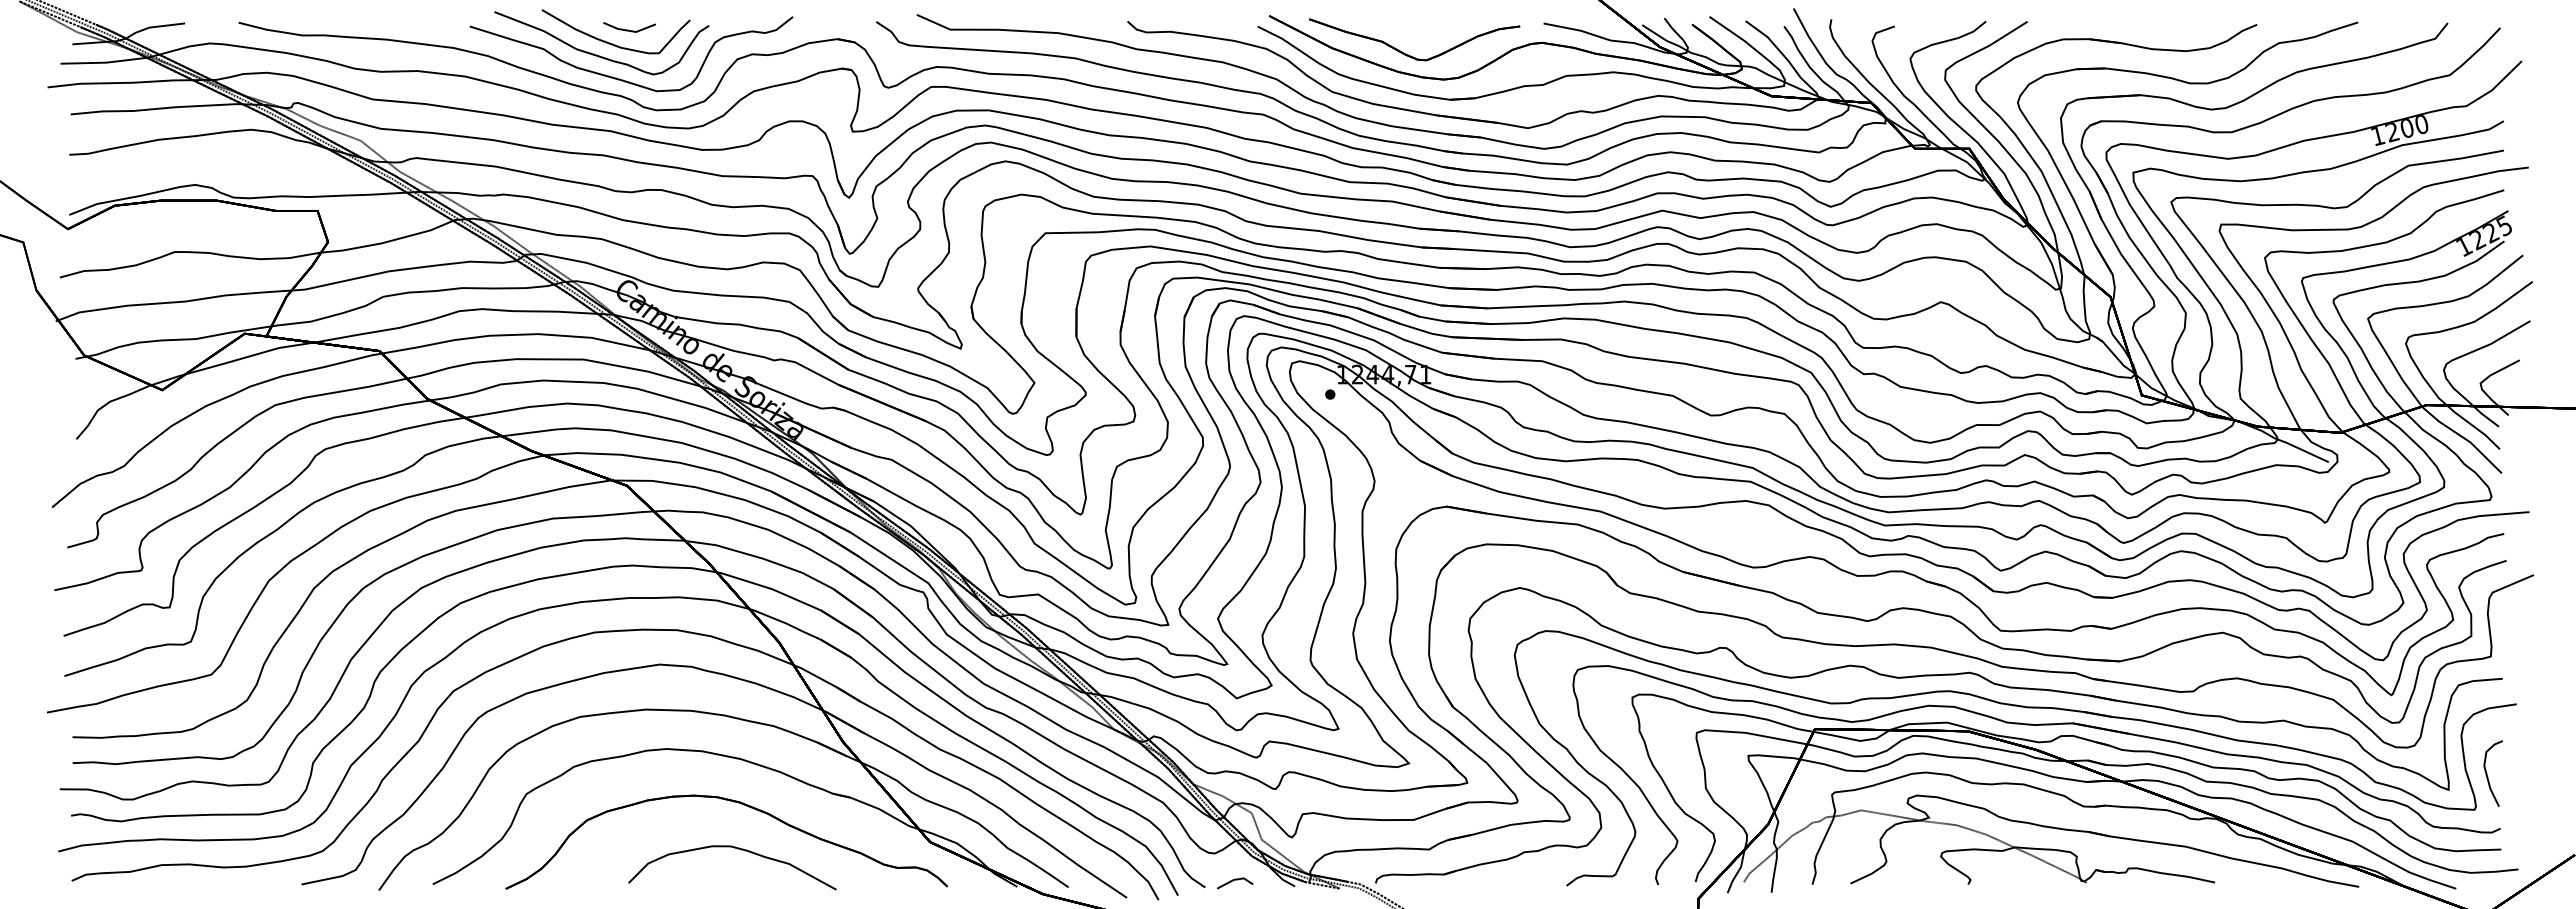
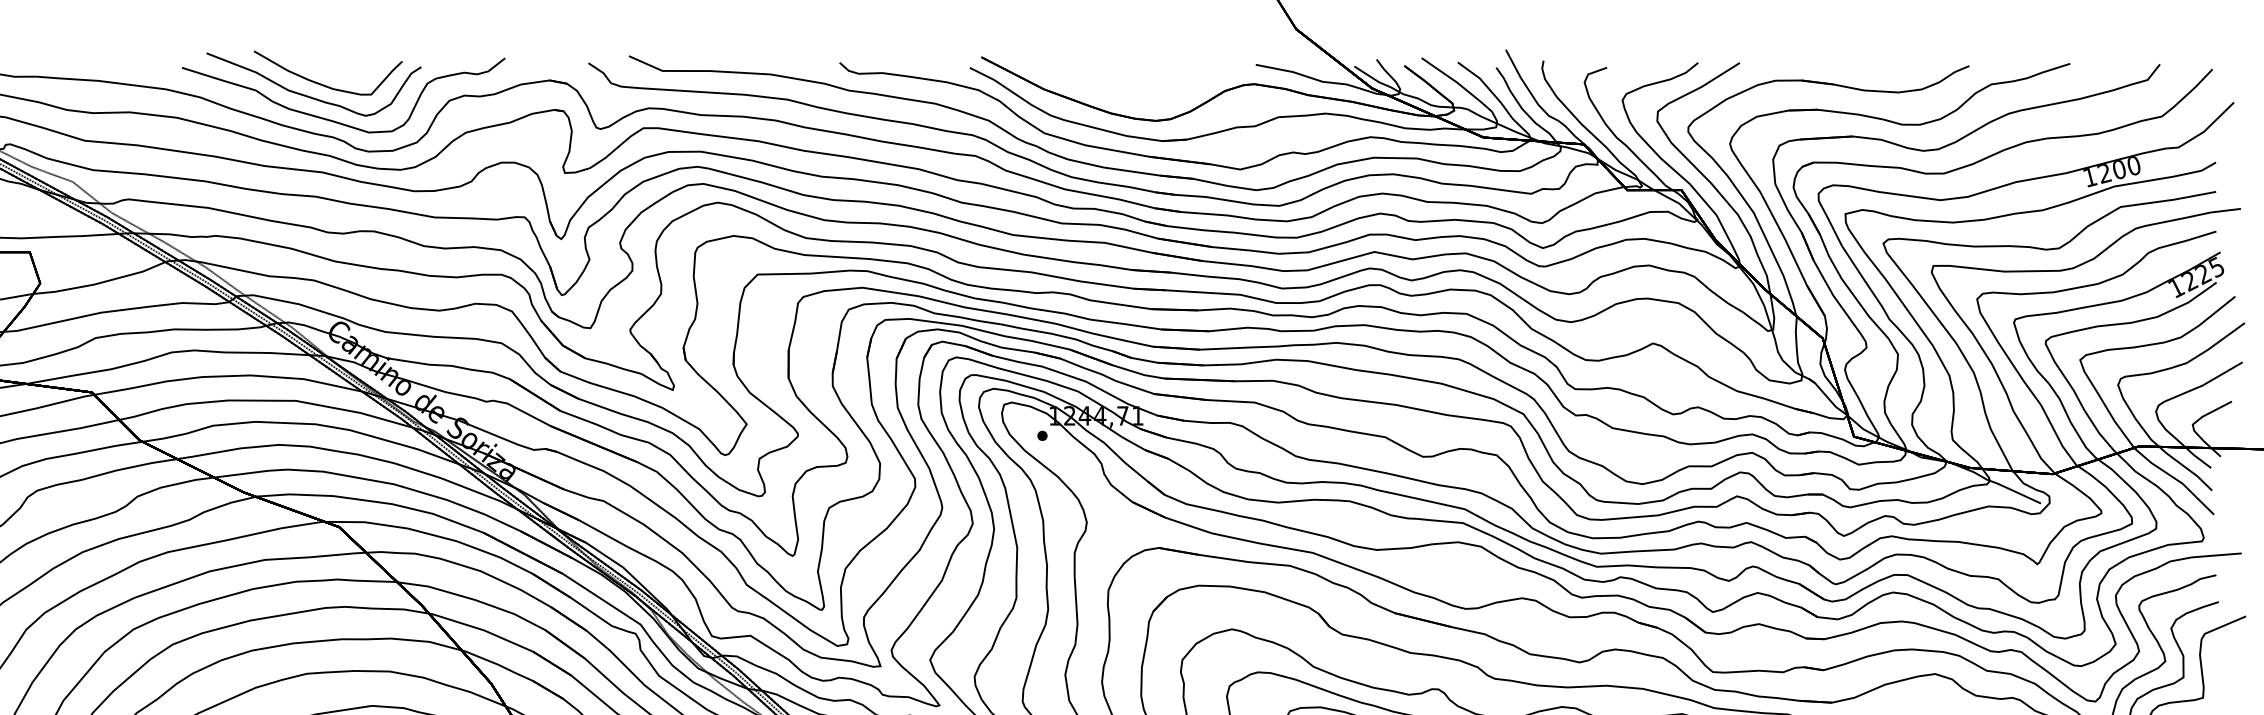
line: (628, 29) -> (340, 70), removed
part: (1406, 53) -> (1118, 94), removed

